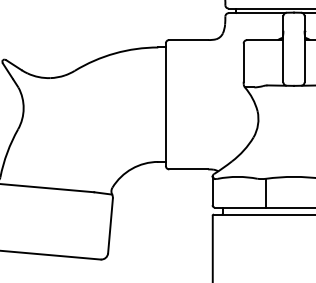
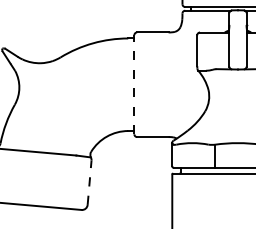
line: (165, 104) -> (134, 84), solid -> dashed
line: (110, 225) -> (89, 182), solid -> dashed

